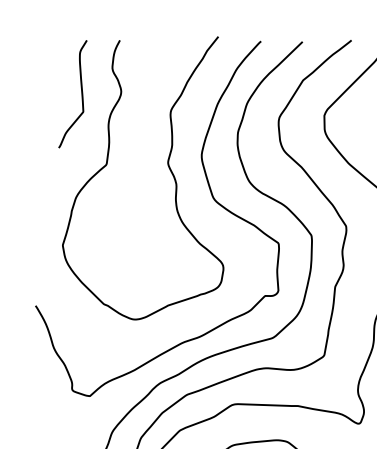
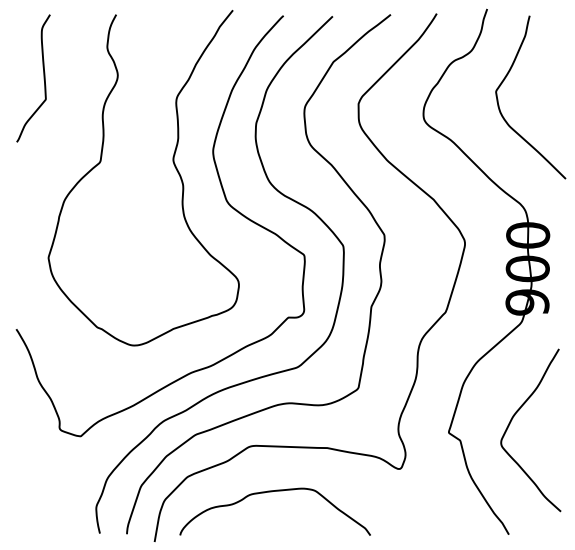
curve: (81, 94) -> (43, 78), moved

